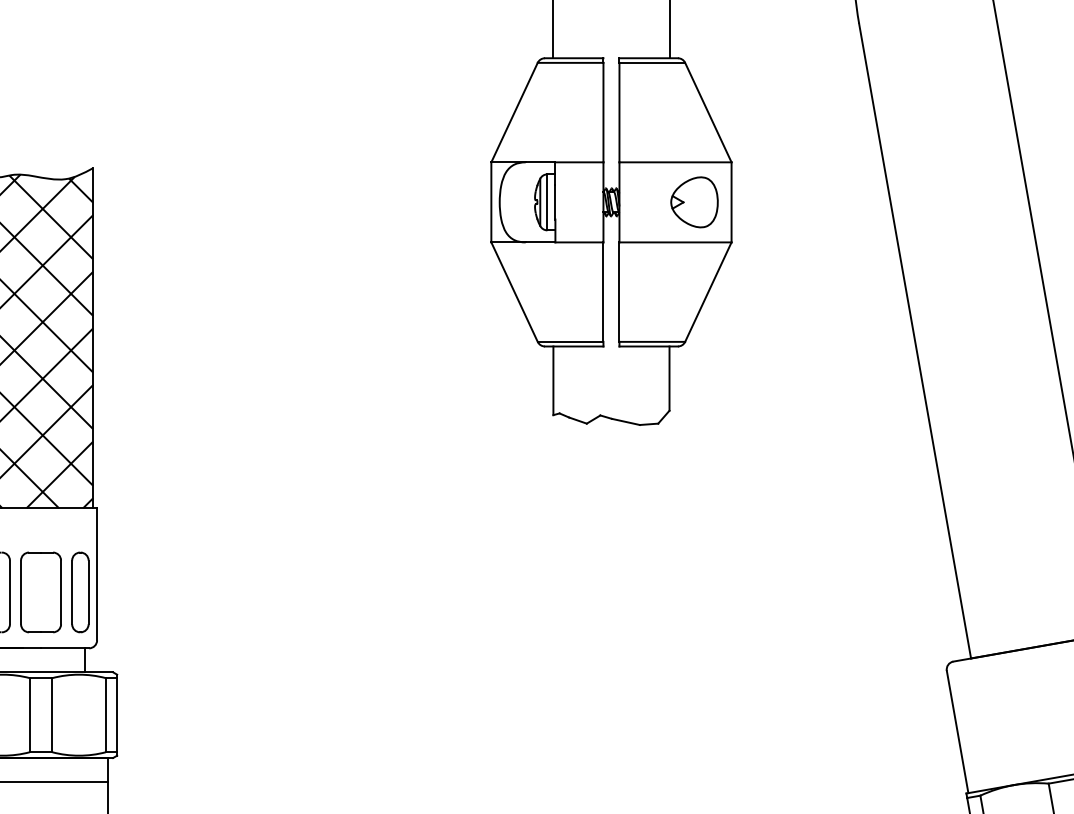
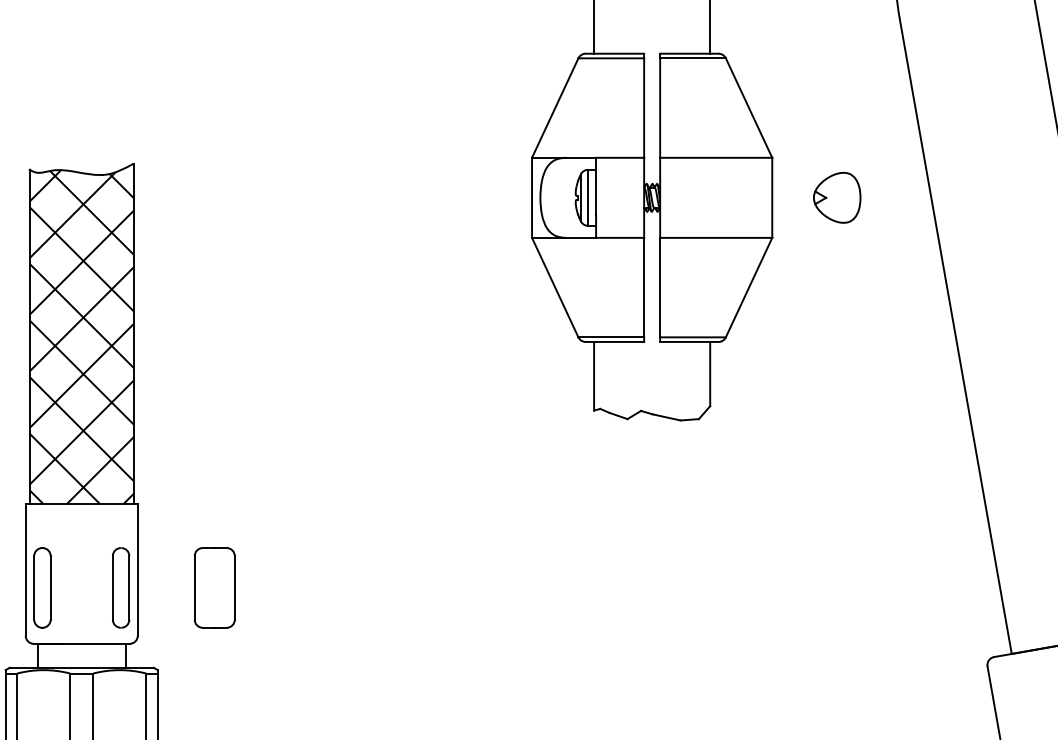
part: (694, 202) -> (837, 197), moved
part: (40, 592) -> (214, 587), moved

